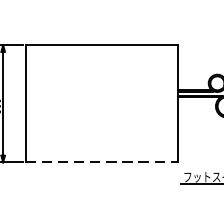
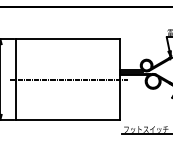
line: (102, 103) -> (68, 79), added
line: (102, 162) -> (68, 119), dashed -> solid

